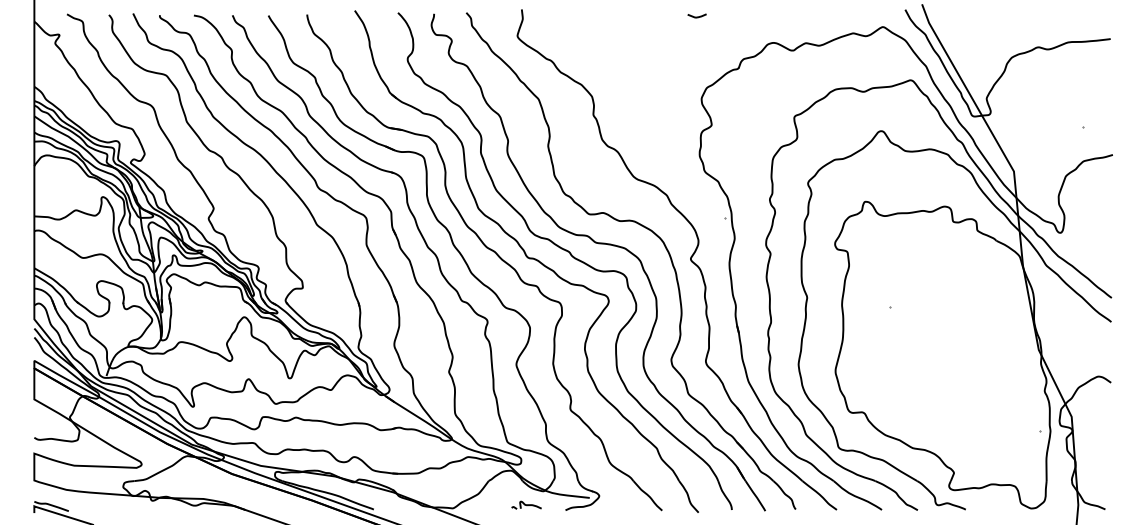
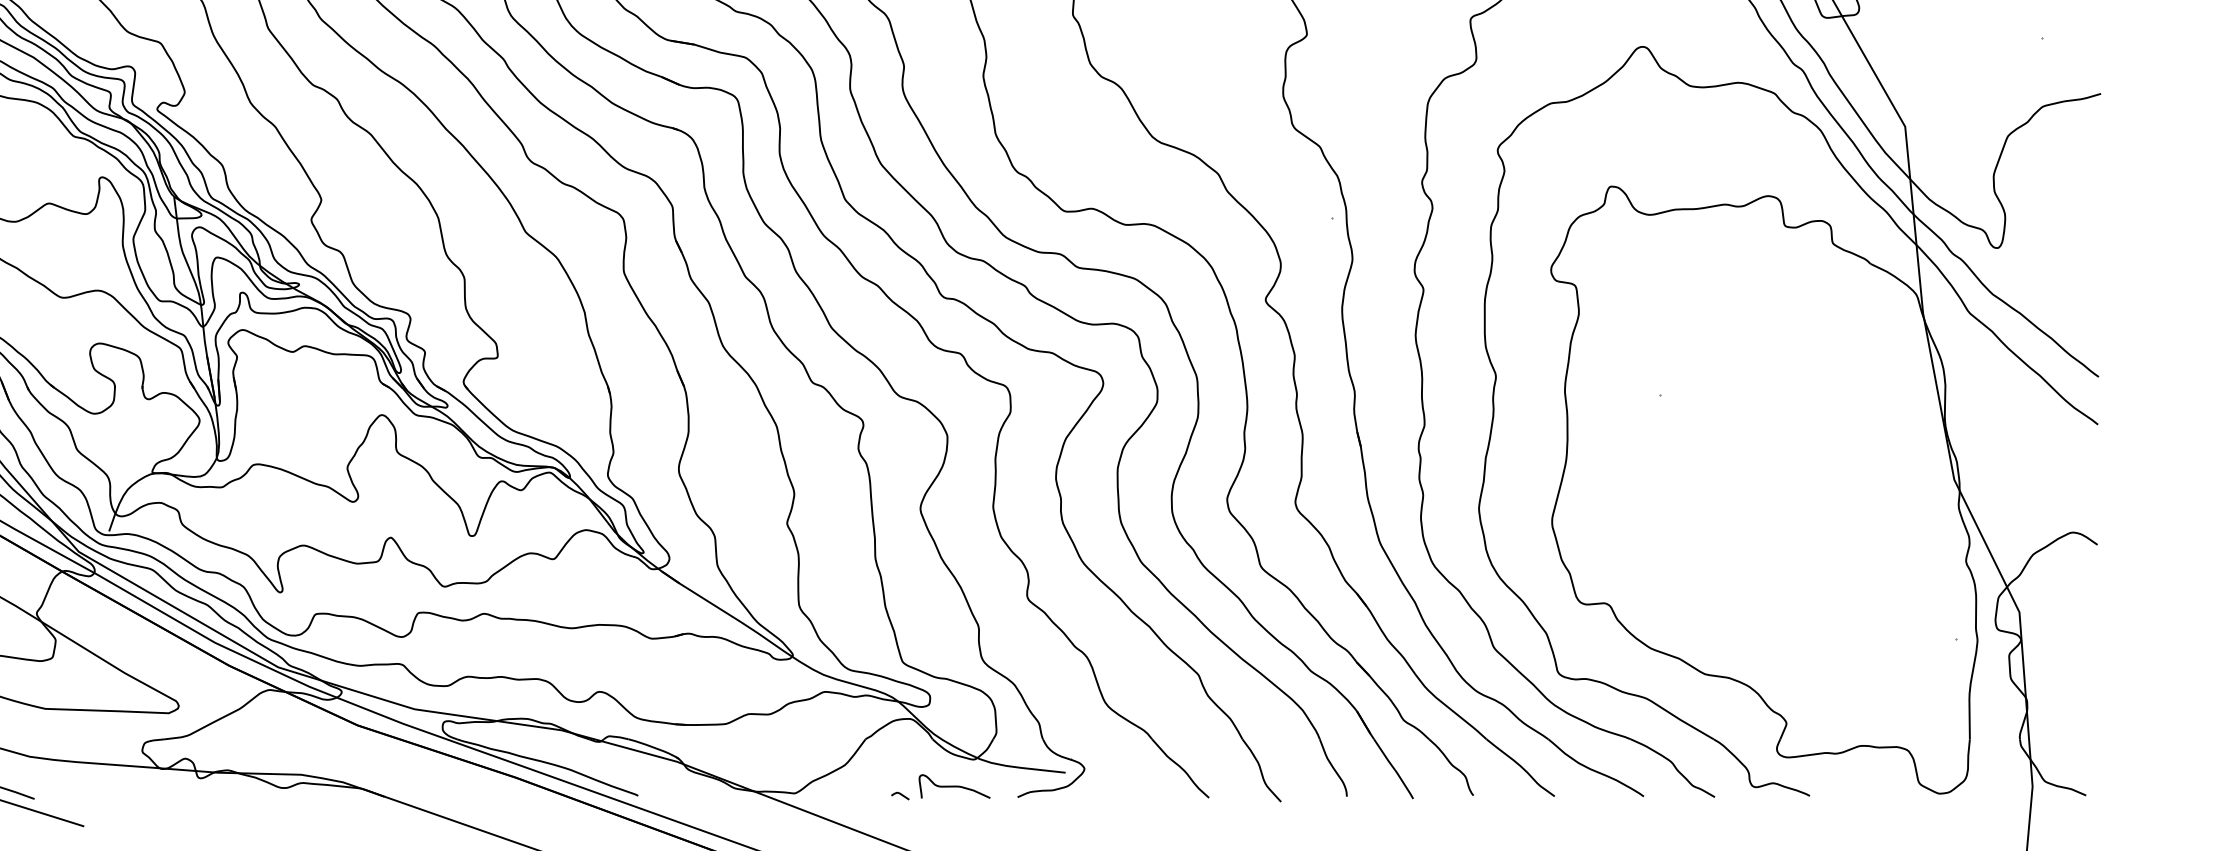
part: (526, 505) -> (940, 787), size x1.67

